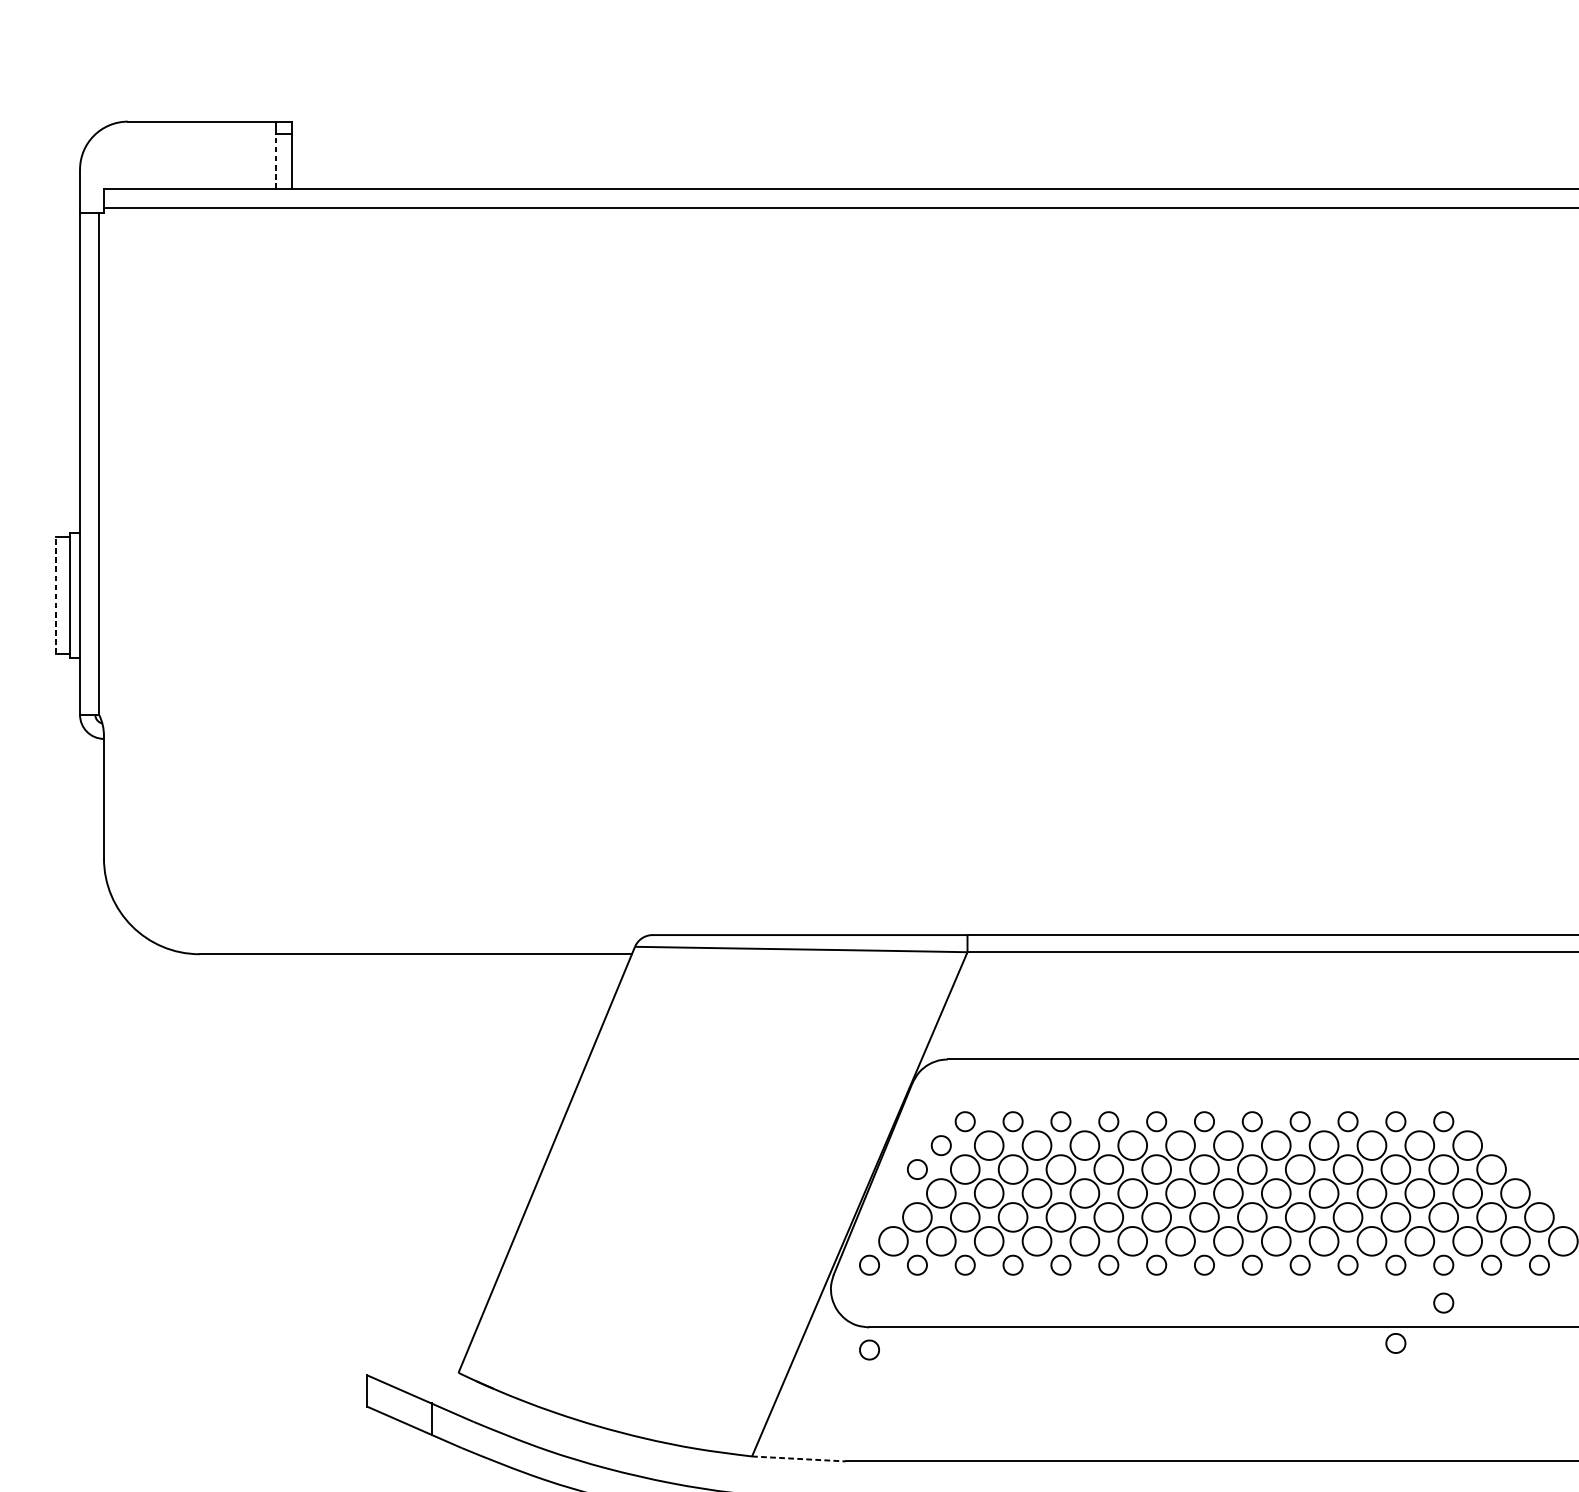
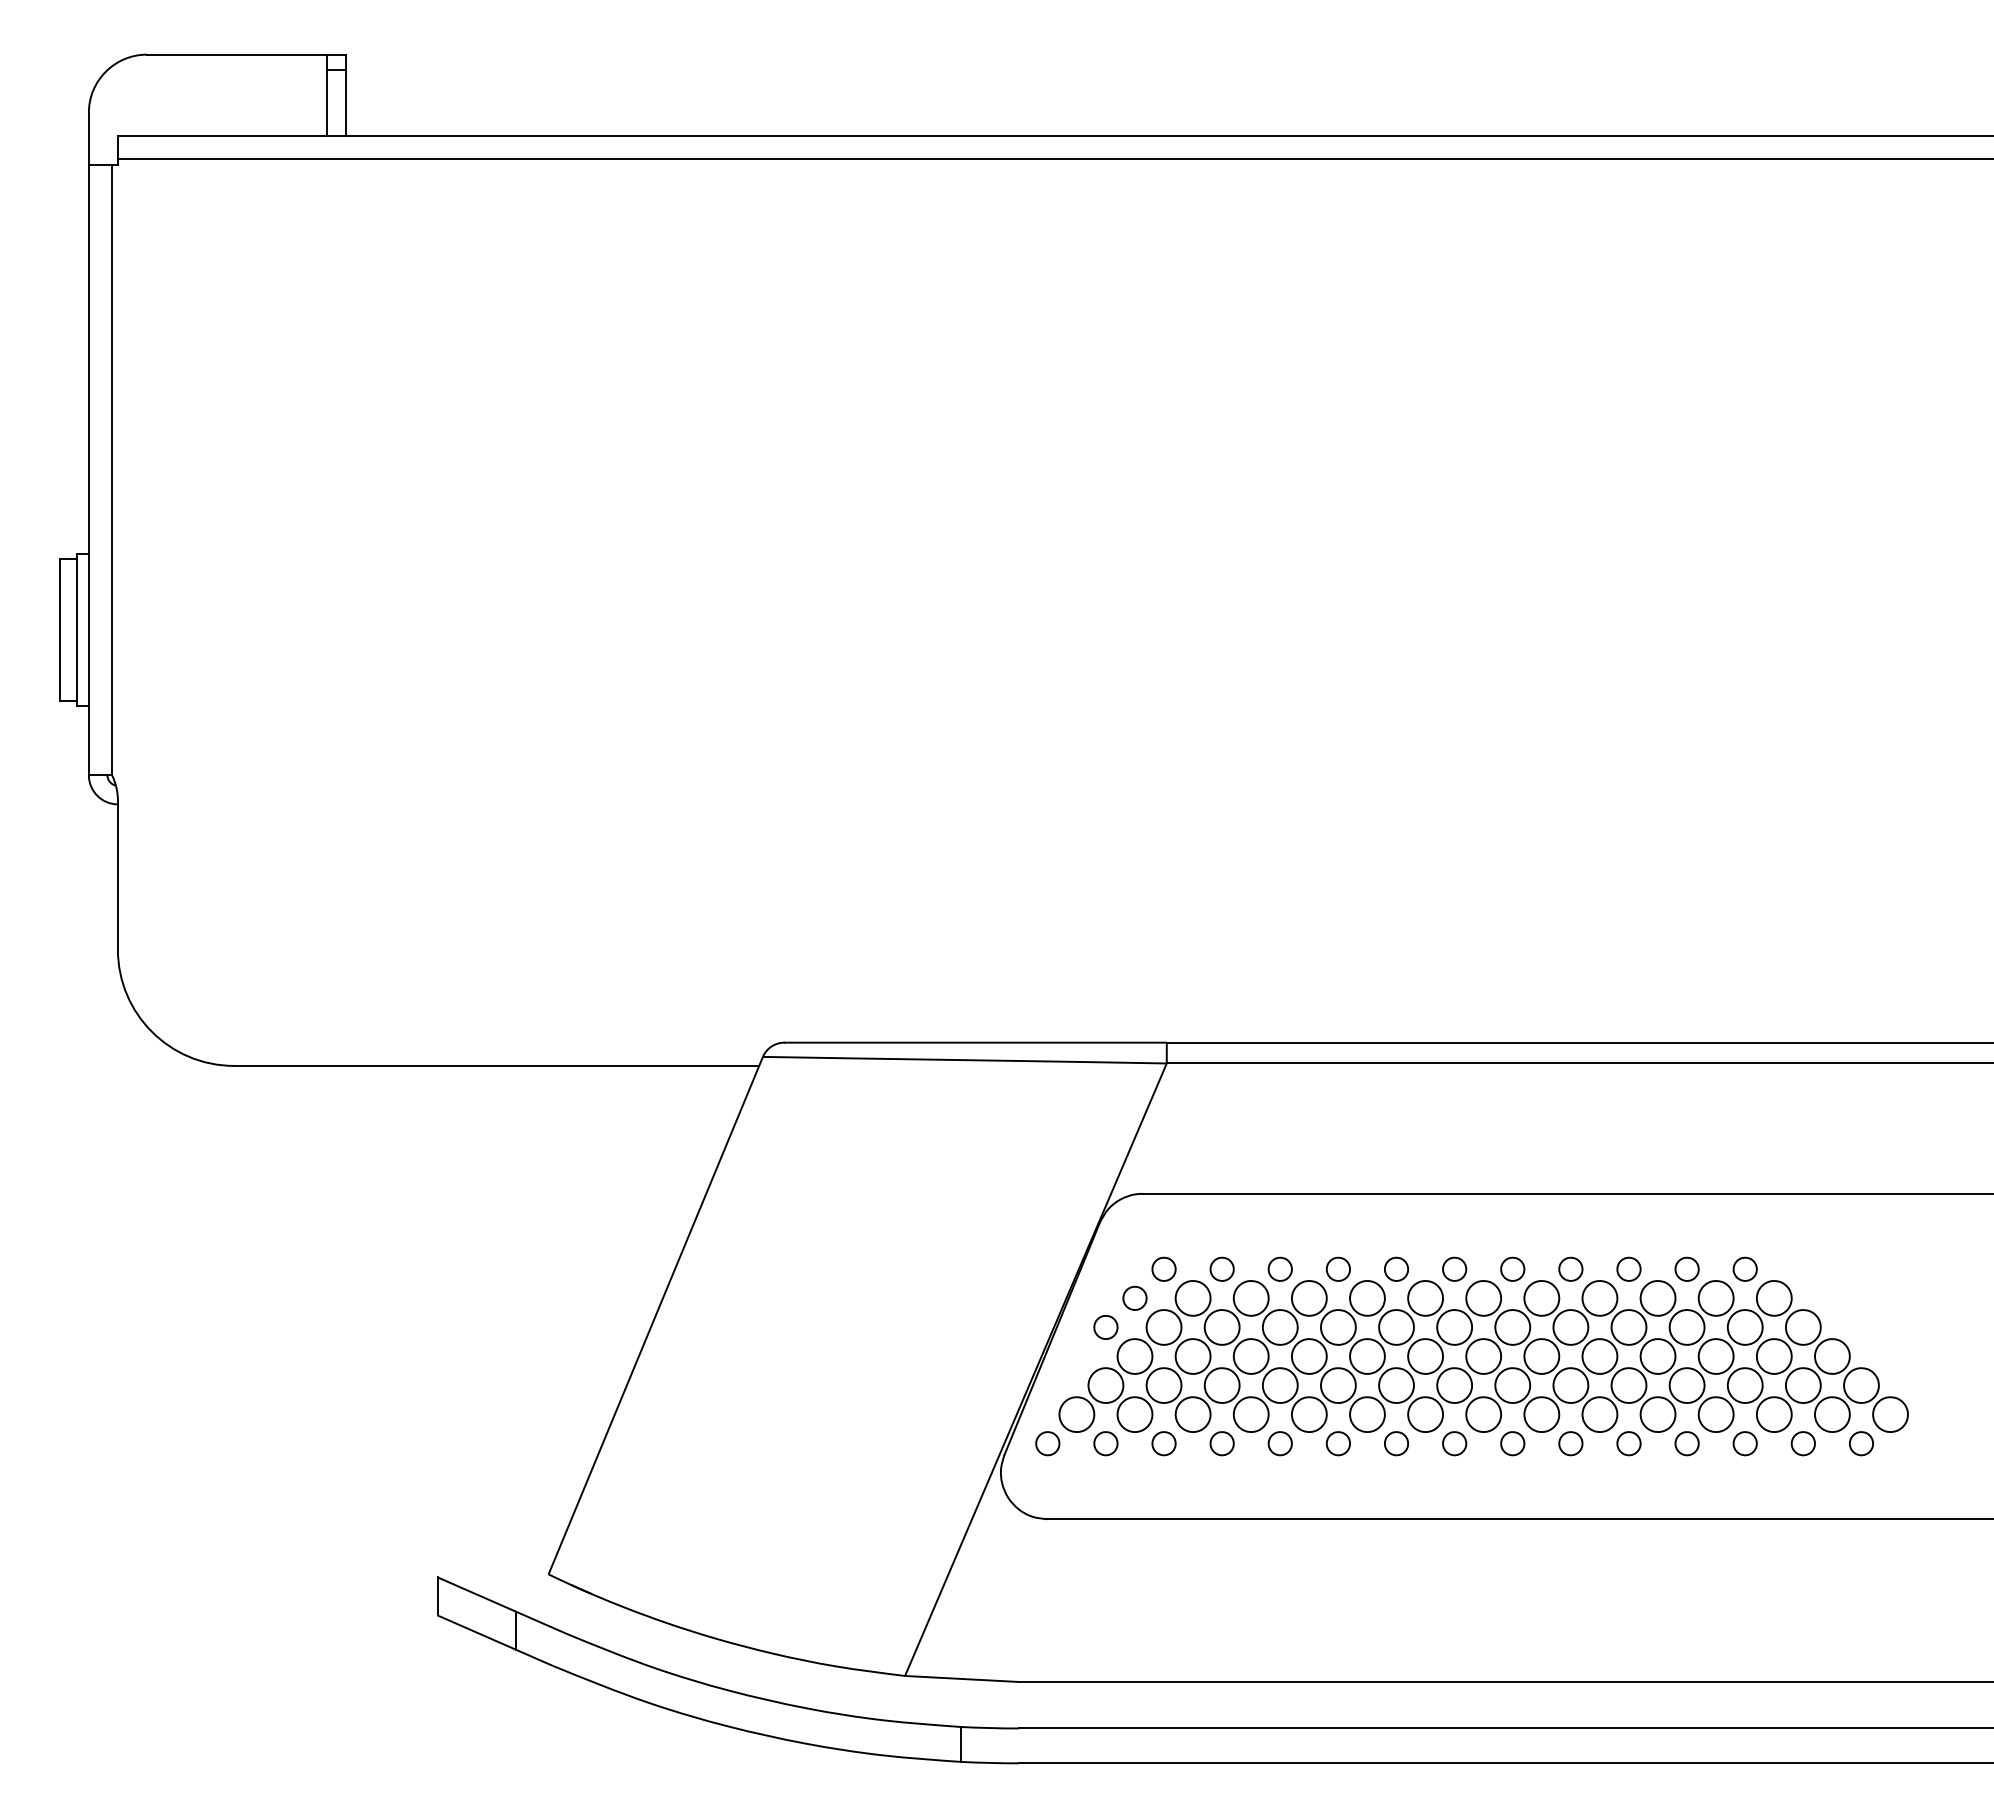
line: (276, 161) -> (327, 103), dashed -> solid
line: (55, 595) -> (59, 630), dashed -> solid
part: (1443, 1302) -> (1744, 1489), removed
part: (1395, 1343) -> (1686, 1538), removed
part: (869, 1349) -> (1047, 1546), removed
line: (798, 1458) -> (961, 1678), dashed -> solid

